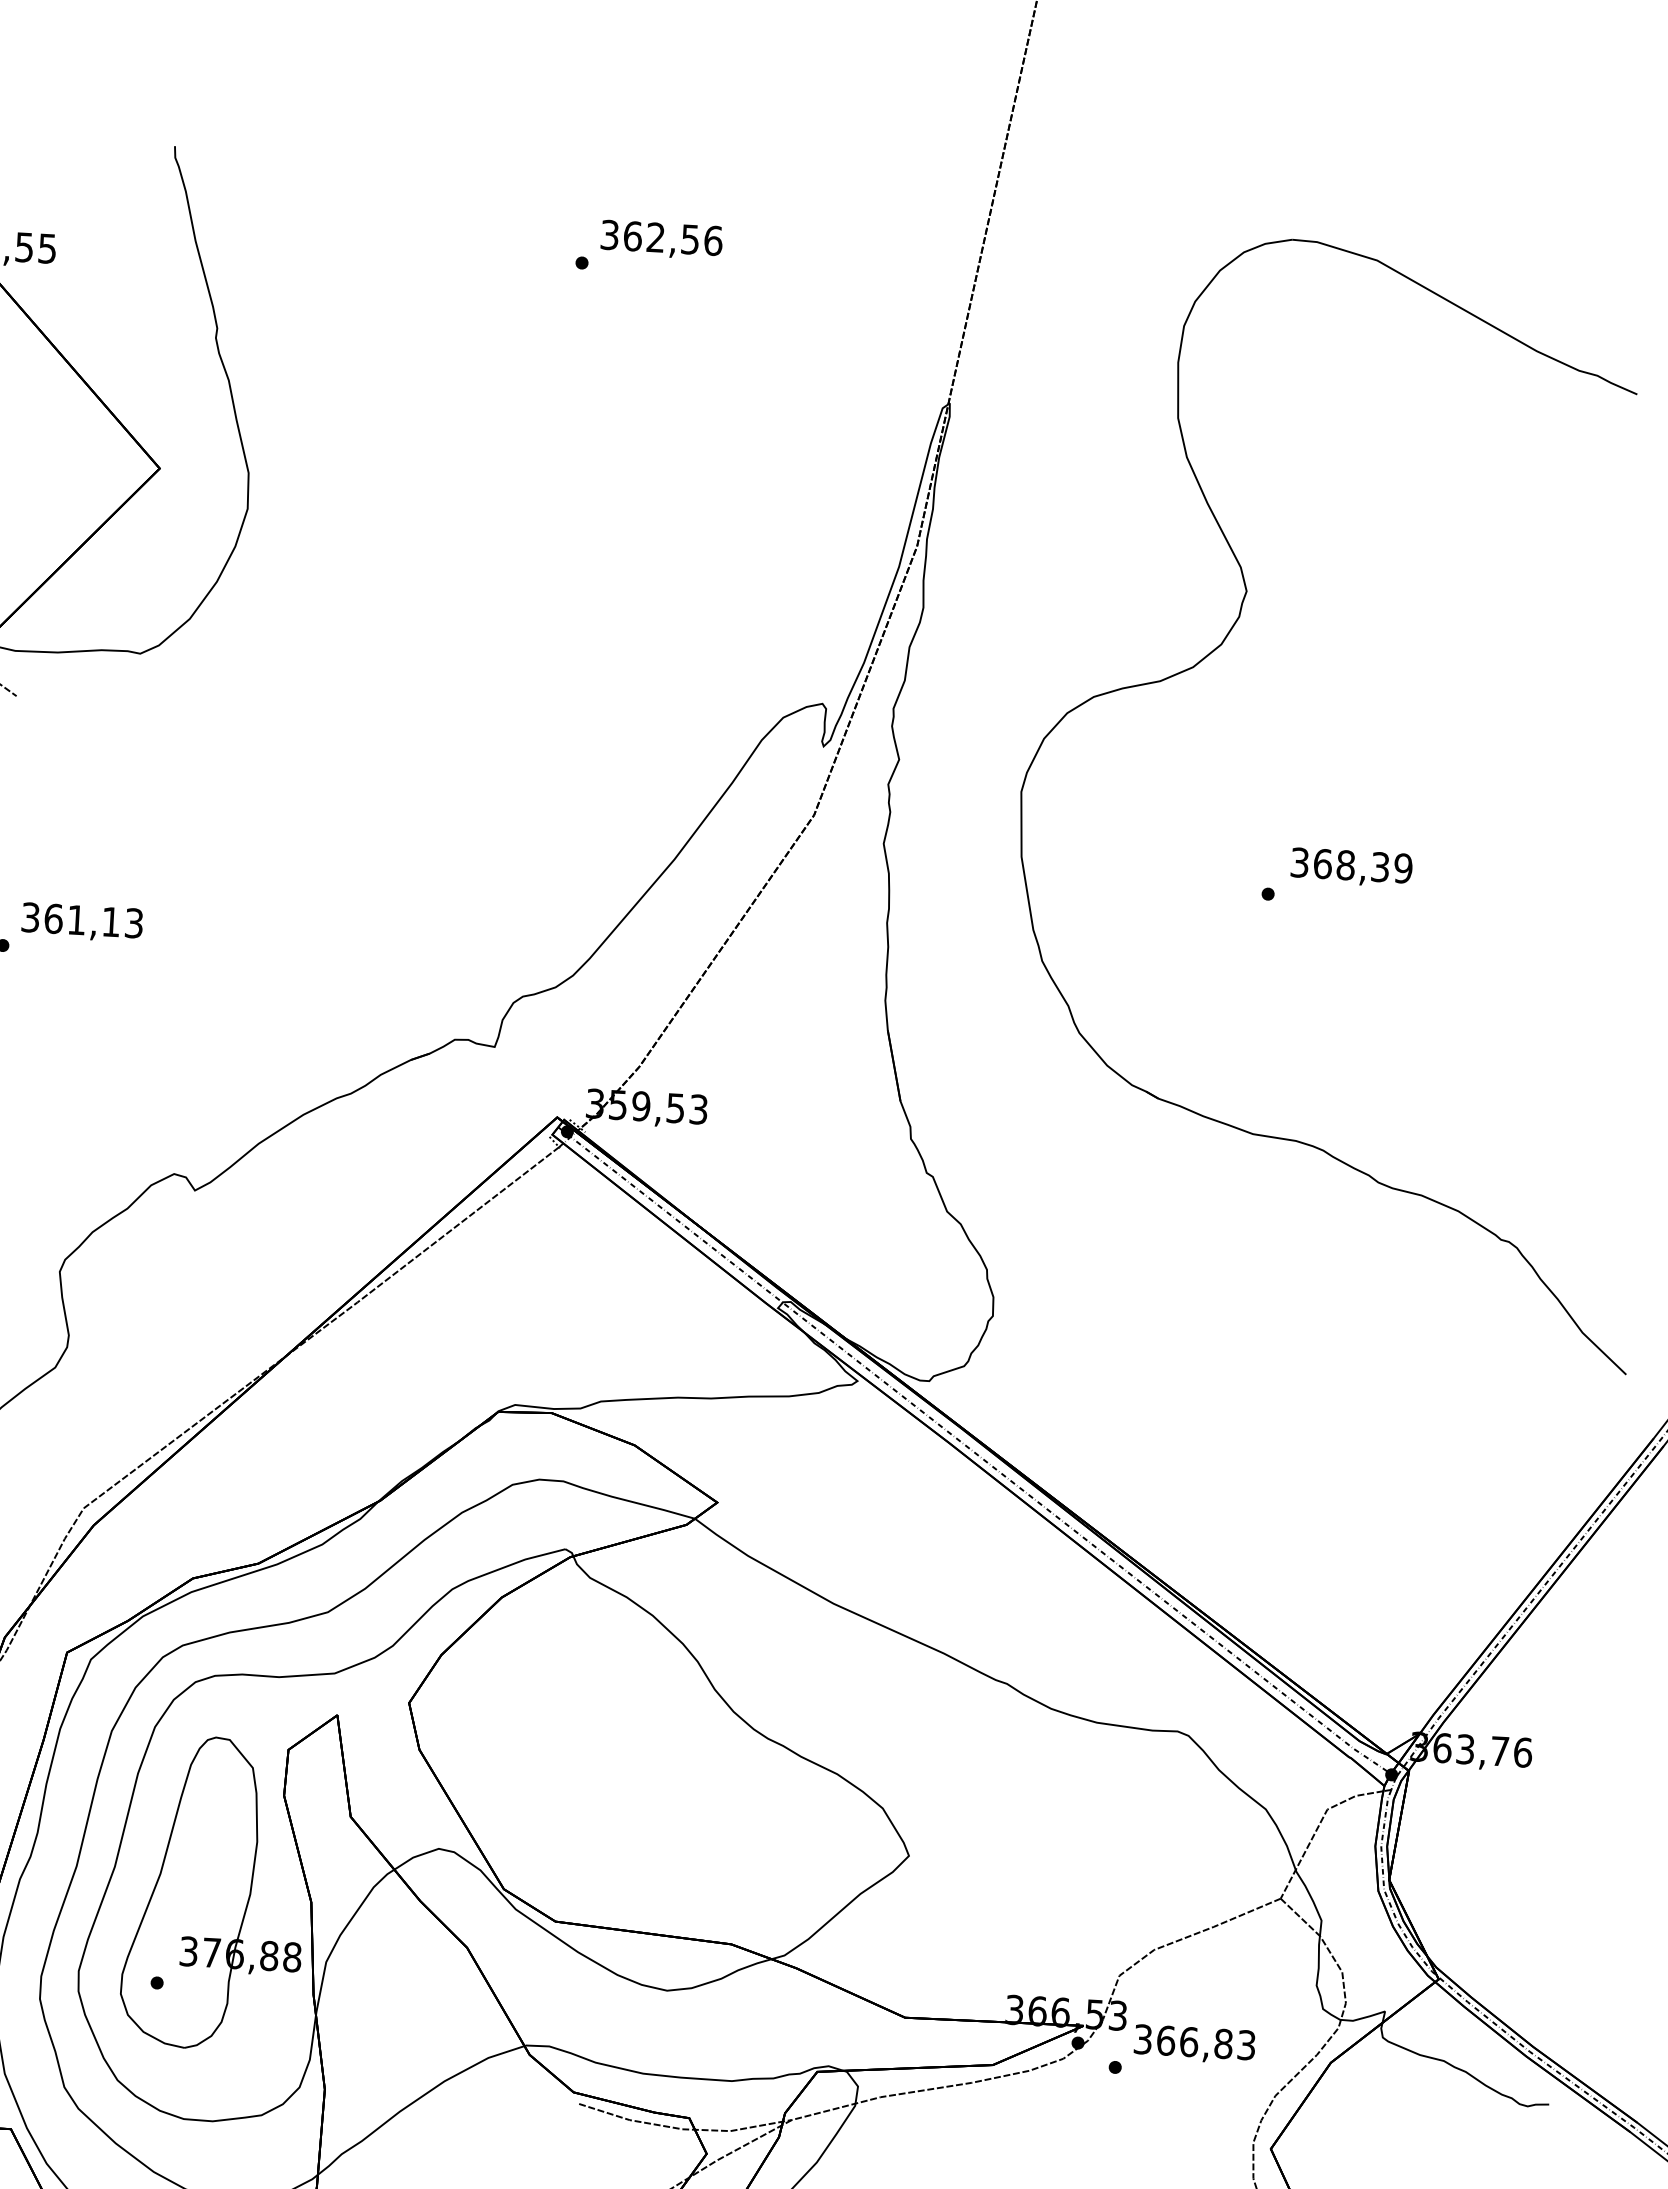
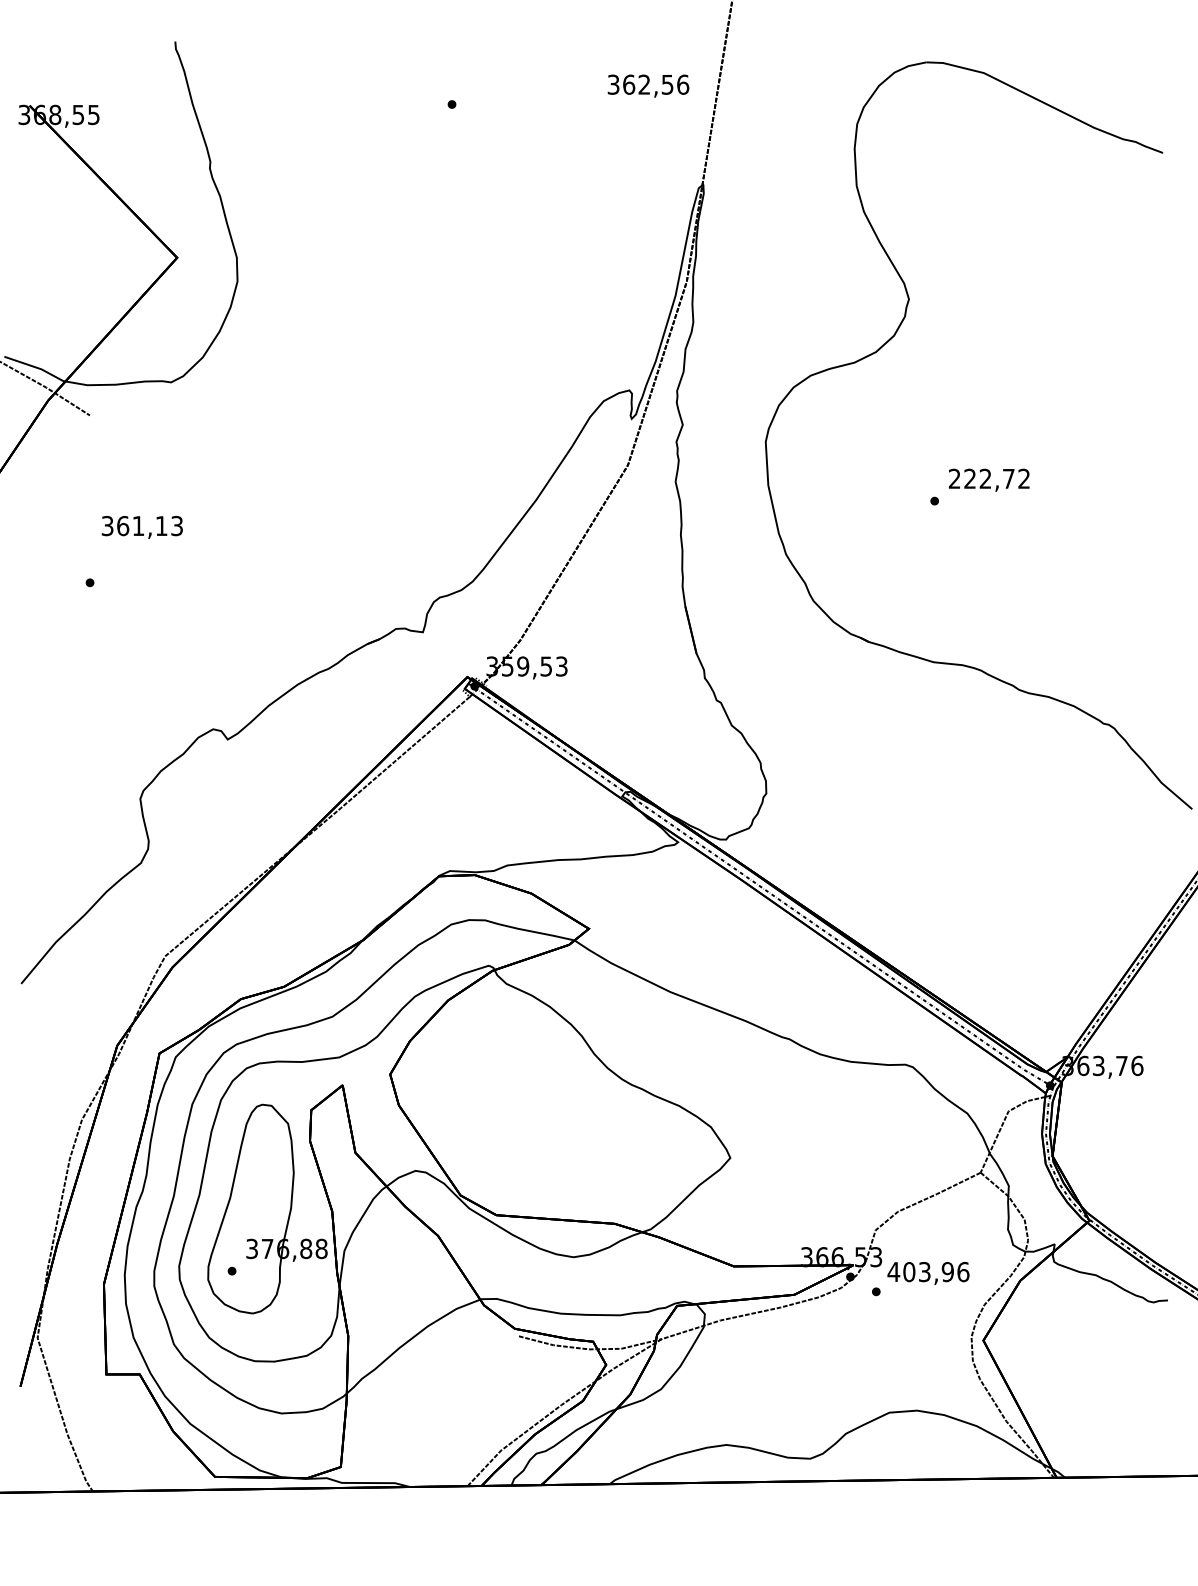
text: (661, 239) -> (648, 85), moved
text: (1351, 865) -> (989, 478), 368,39 -> 222,72
text: (81, 922) -> (141, 527), moved
text: (1194, 2042) -> (928, 1272), 366,83 -> 403,96

